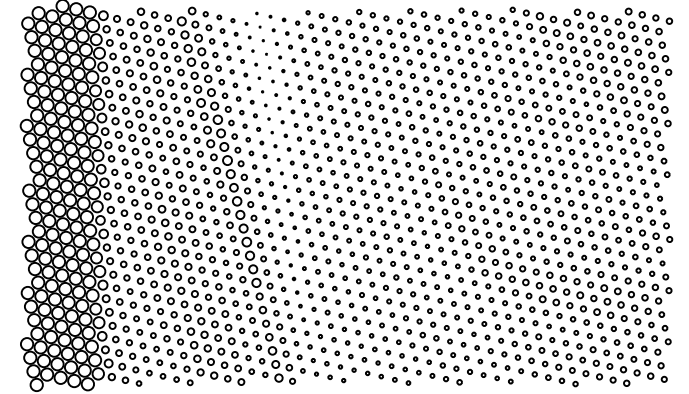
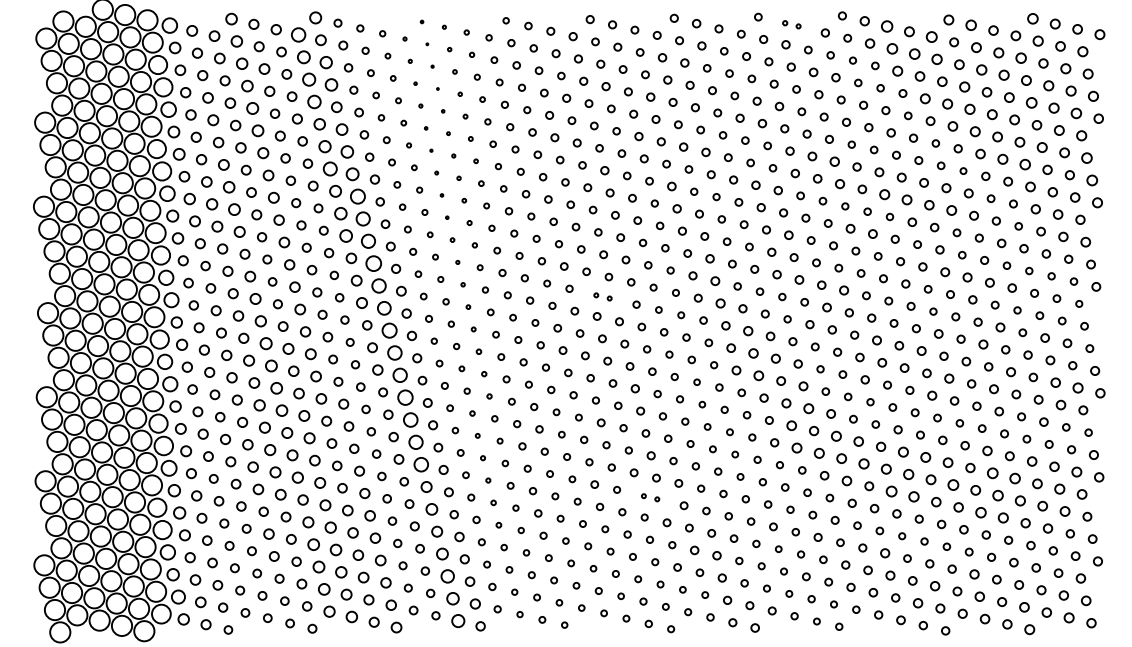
part: (481, 14) -> (791, 23), size x0.6
part: (366, 180) -> (602, 296), size x0.6
part: (395, 302) -> (649, 496), size x0.6

